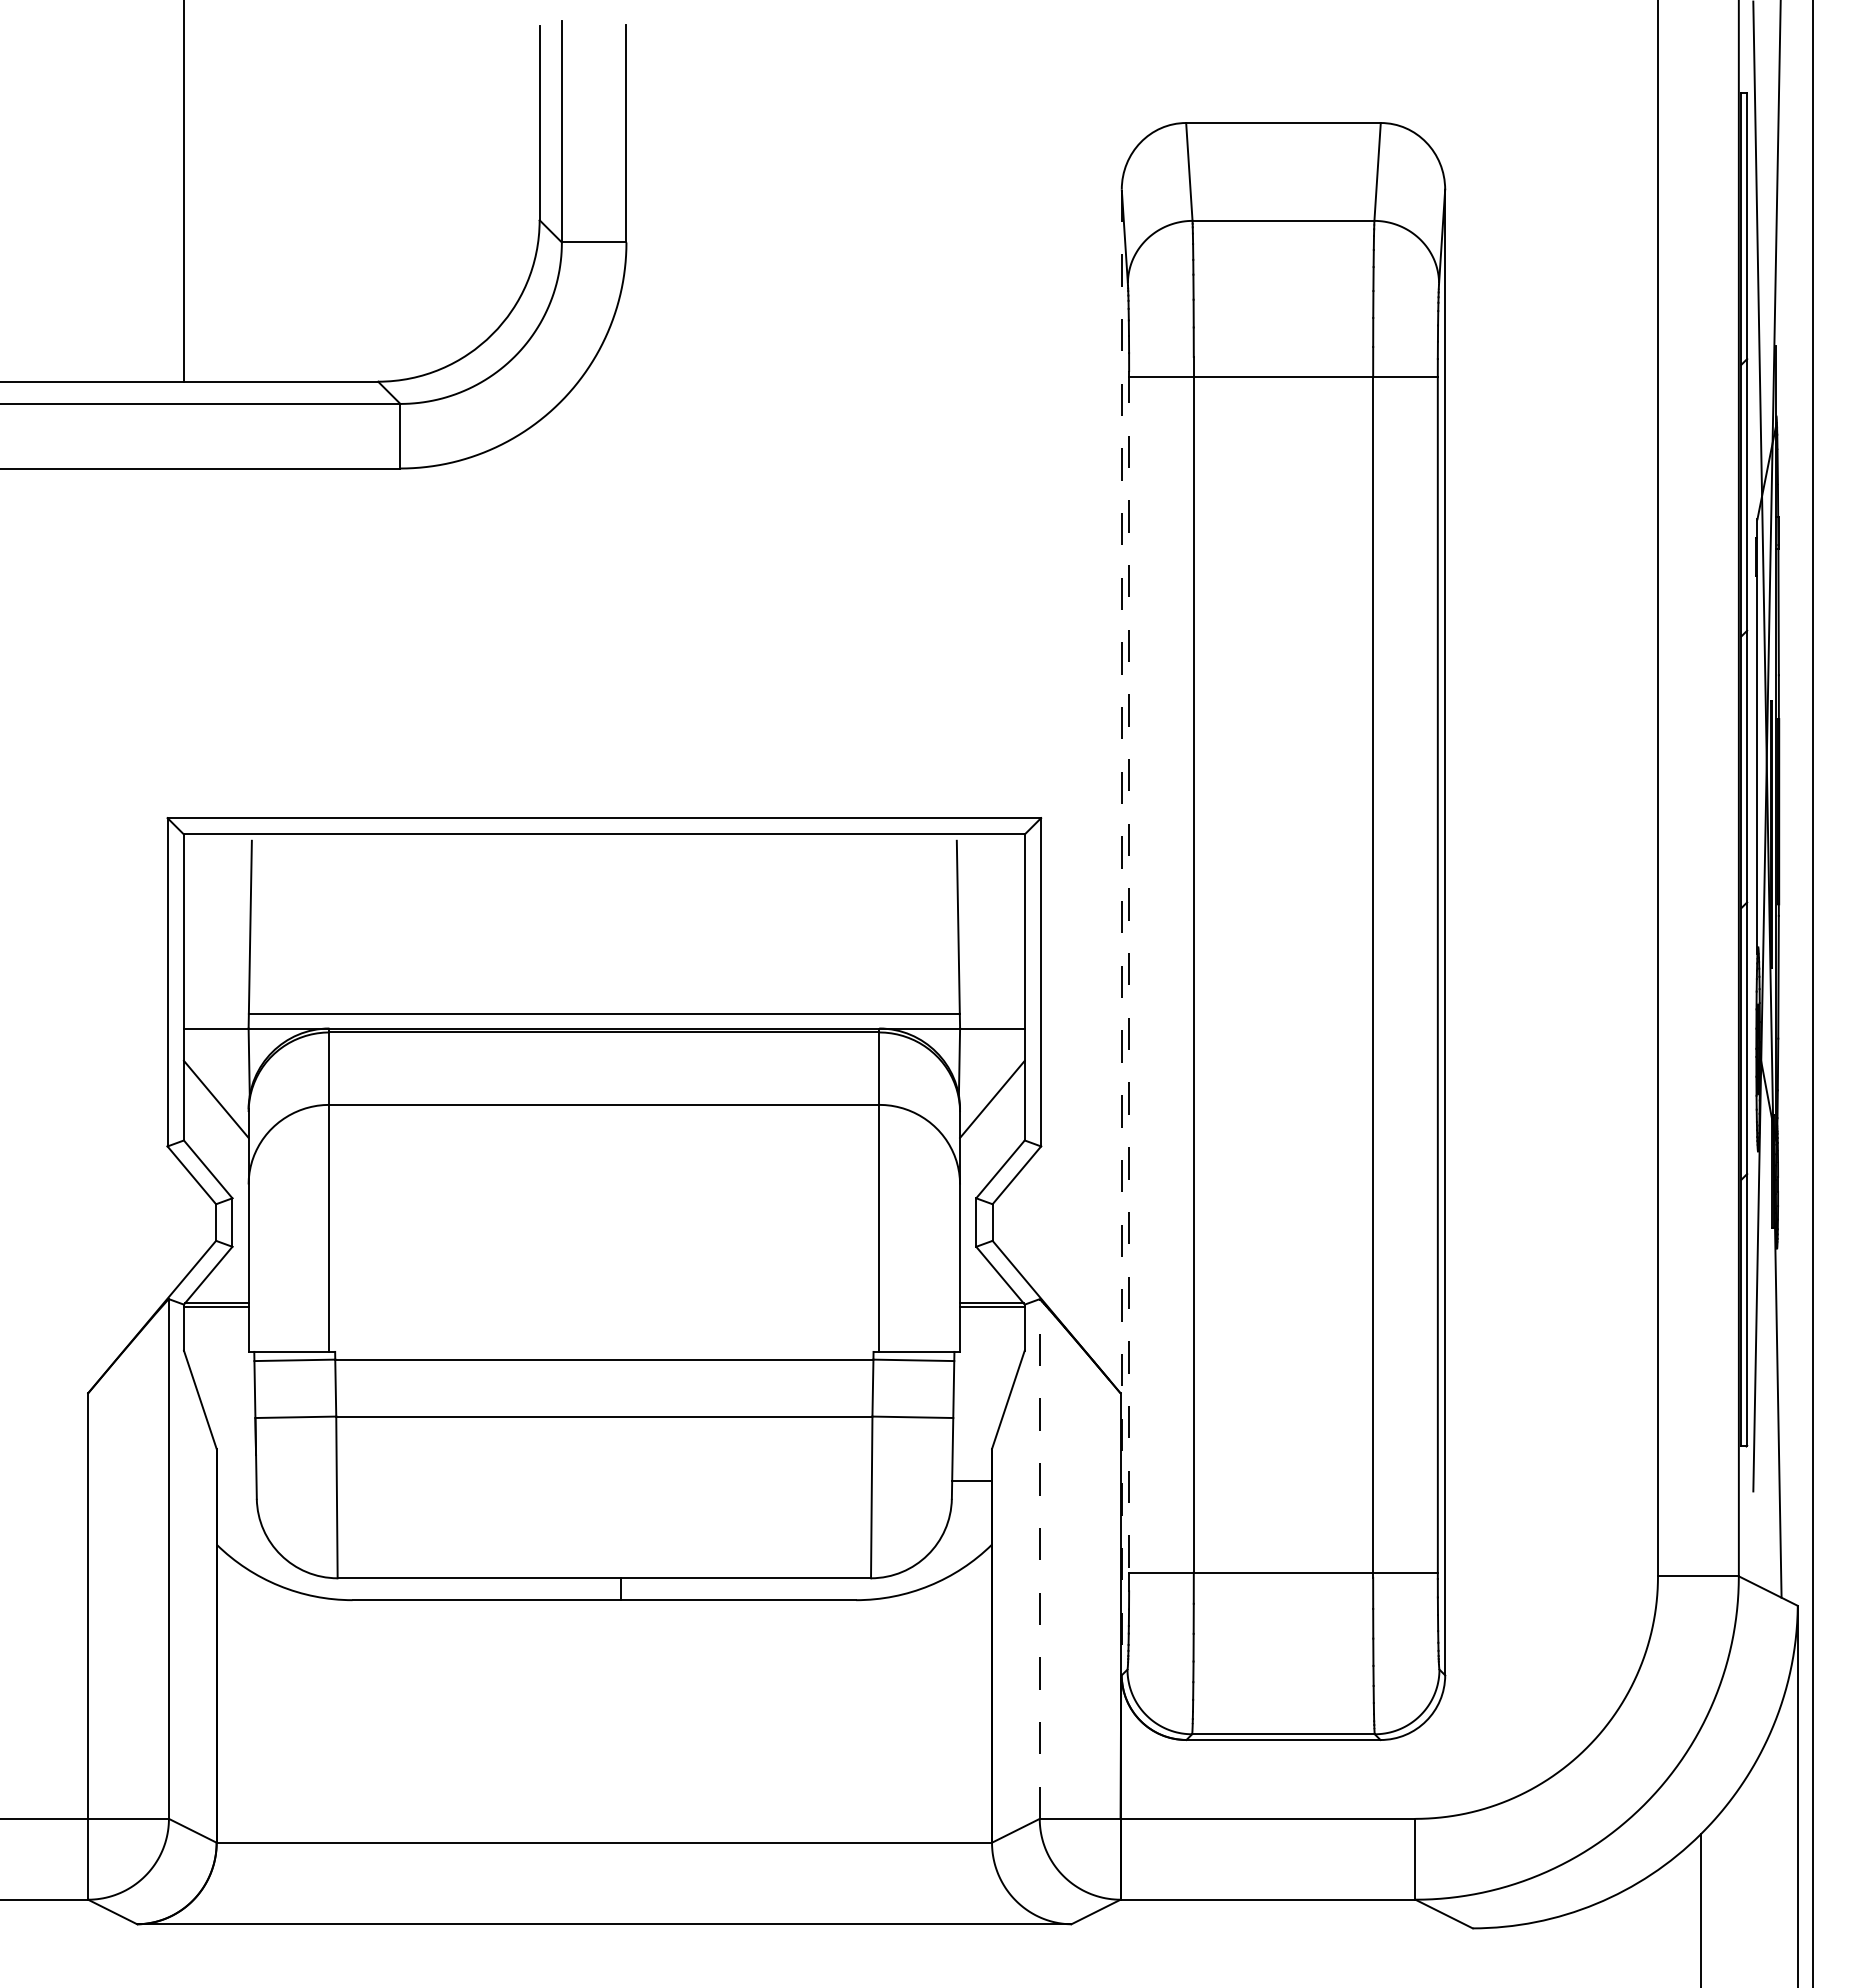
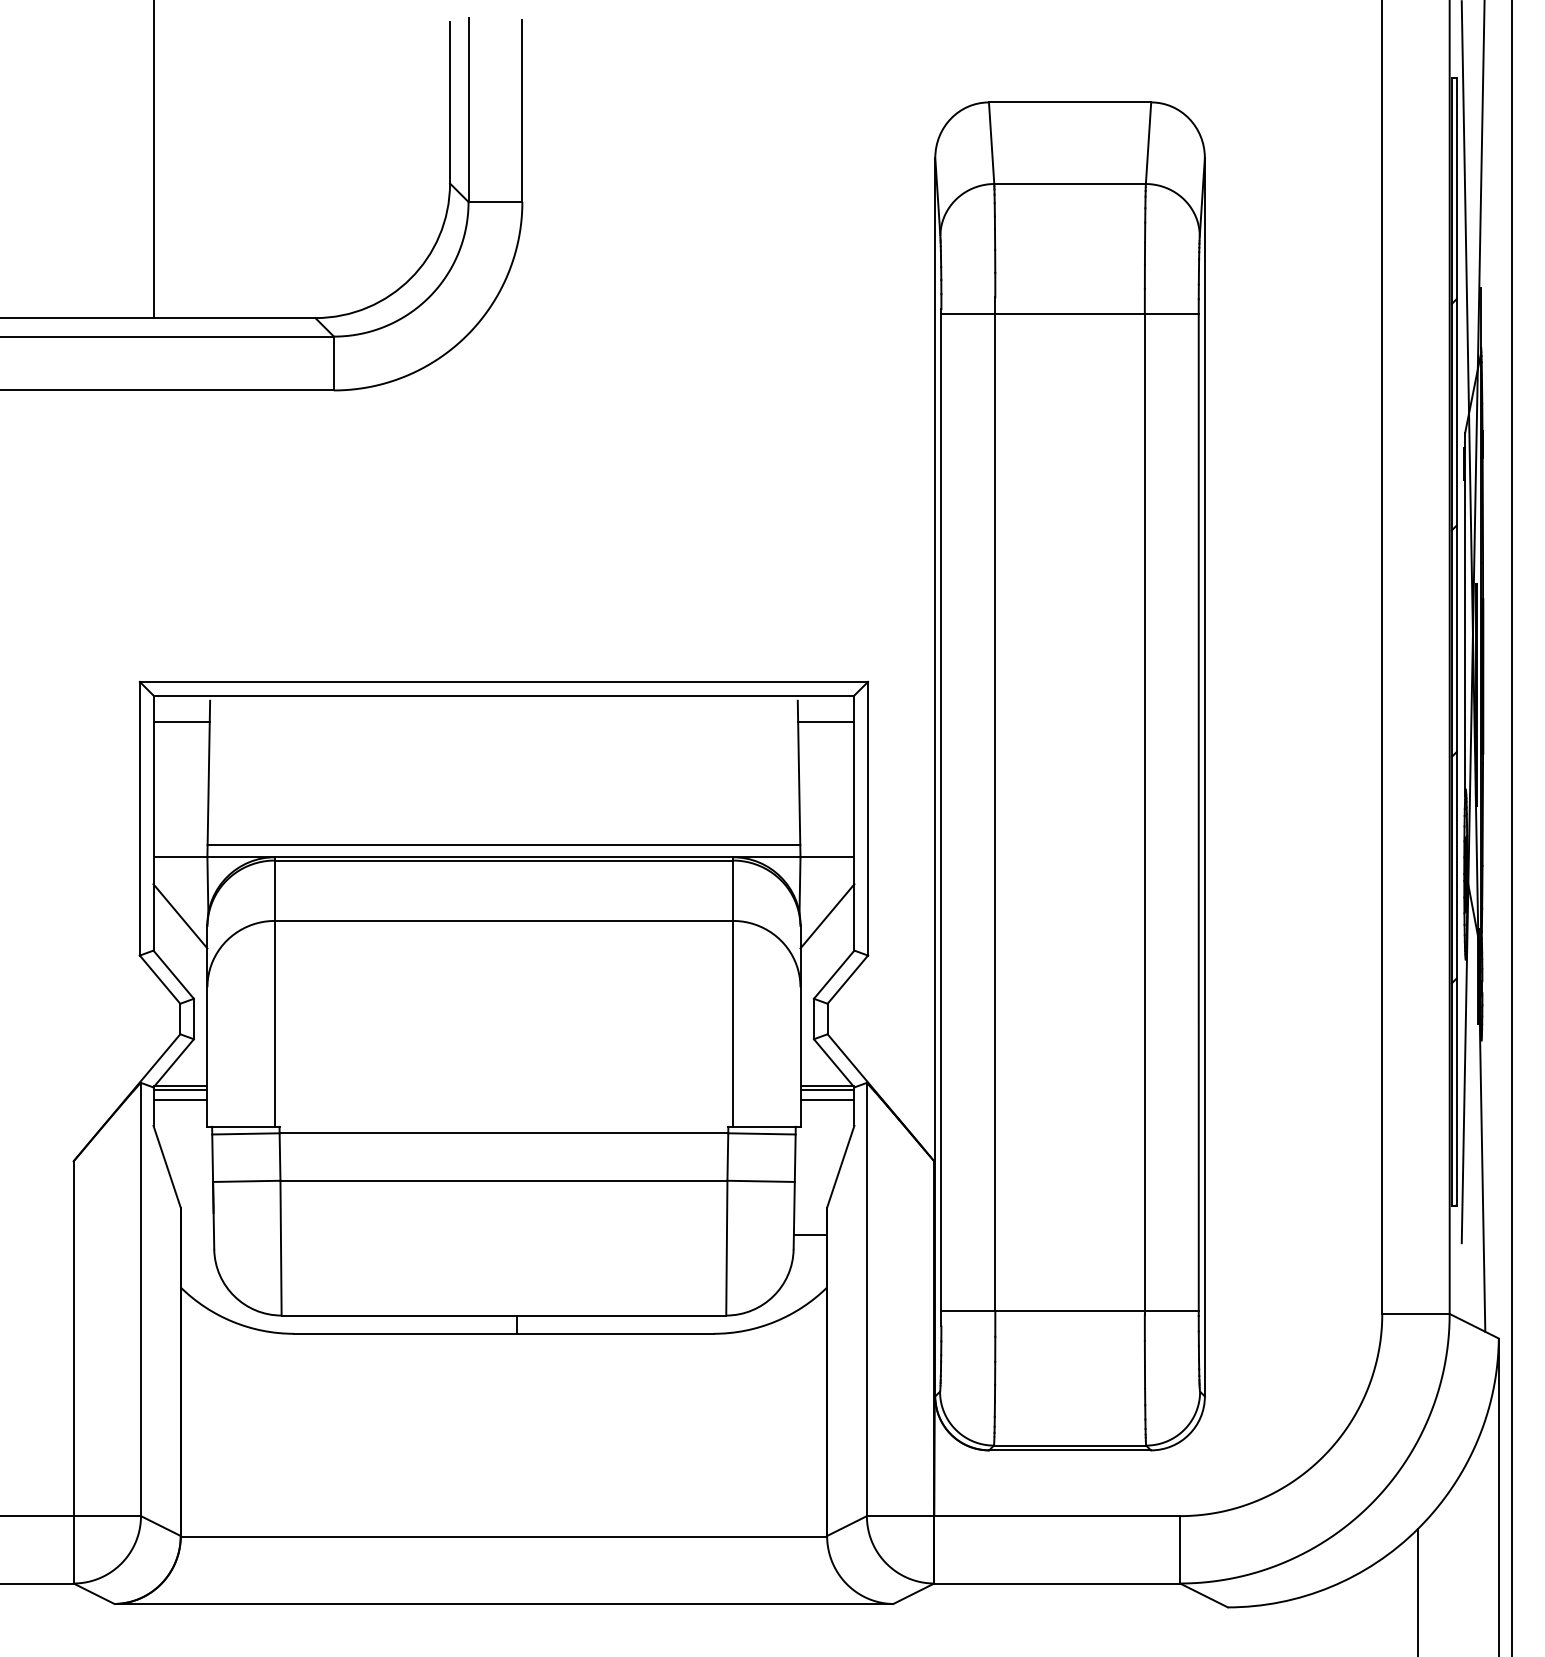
line: (217, 866) -> (181, 722), added
line: (991, 866) -> (826, 722), added
line: (1122, 932) -> (935, 777), dashed -> solid
line: (1129, 972) -> (941, 810), dashed -> solid
line: (216, 1319) -> (180, 1099), added
line: (992, 1319) -> (827, 1099), added
line: (1039, 1559) -> (866, 1299), dashed -> solid

